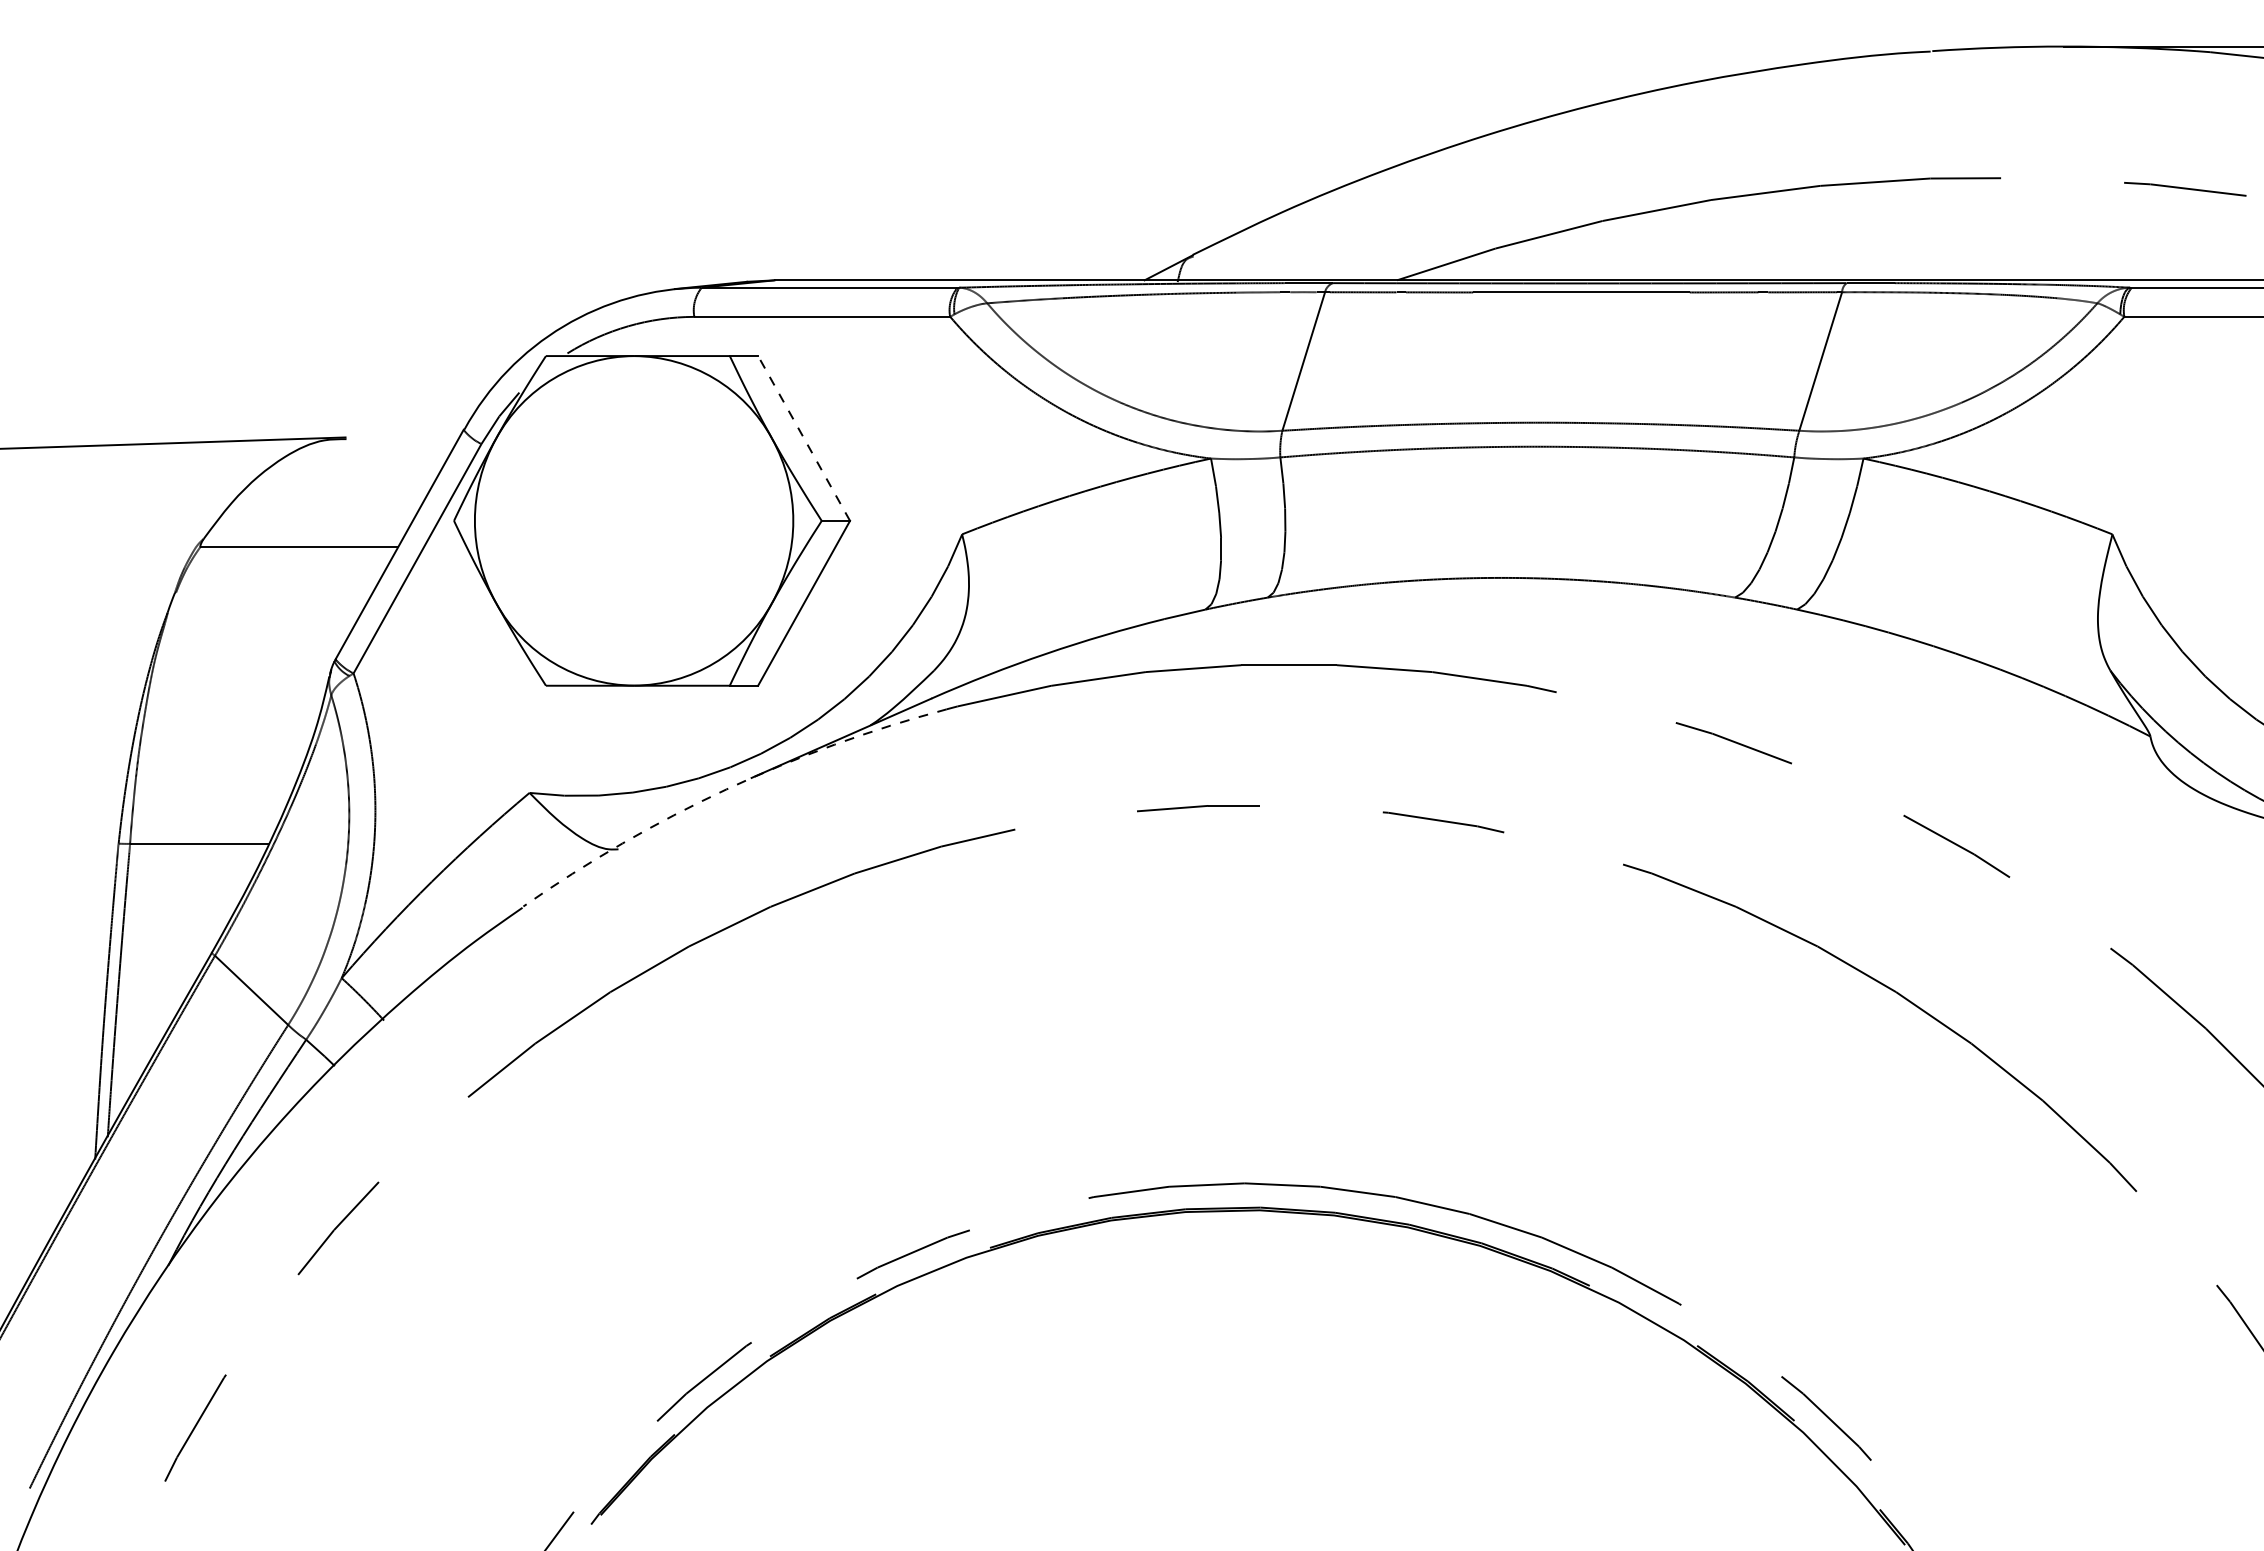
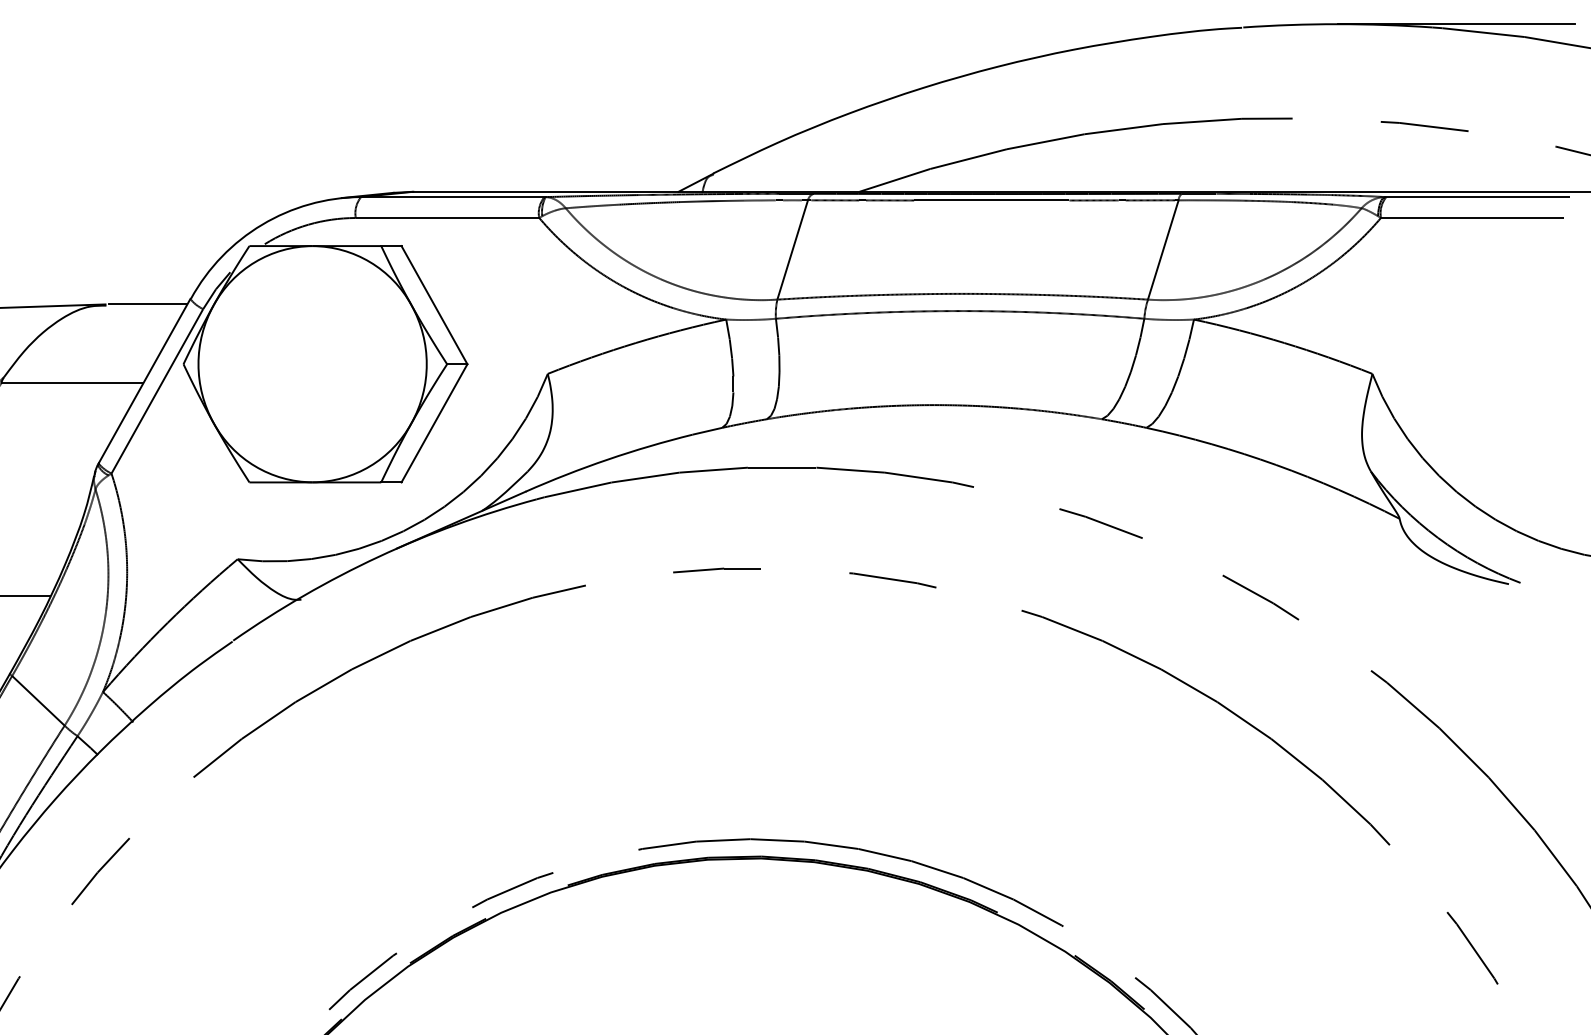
line: (404, 437) -> (148, 304), added
line: (803, 438) -> (434, 305), dashed -> solid
arc: (726, 789) -> (378, 556), dashed -> solid

